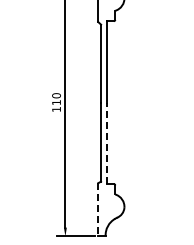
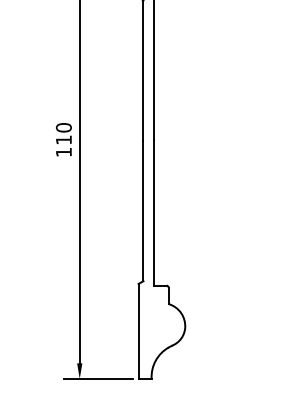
line: (106, 143) -> (153, 213), dashed -> solid
line: (98, 209) -> (138, 330), dashed -> solid

